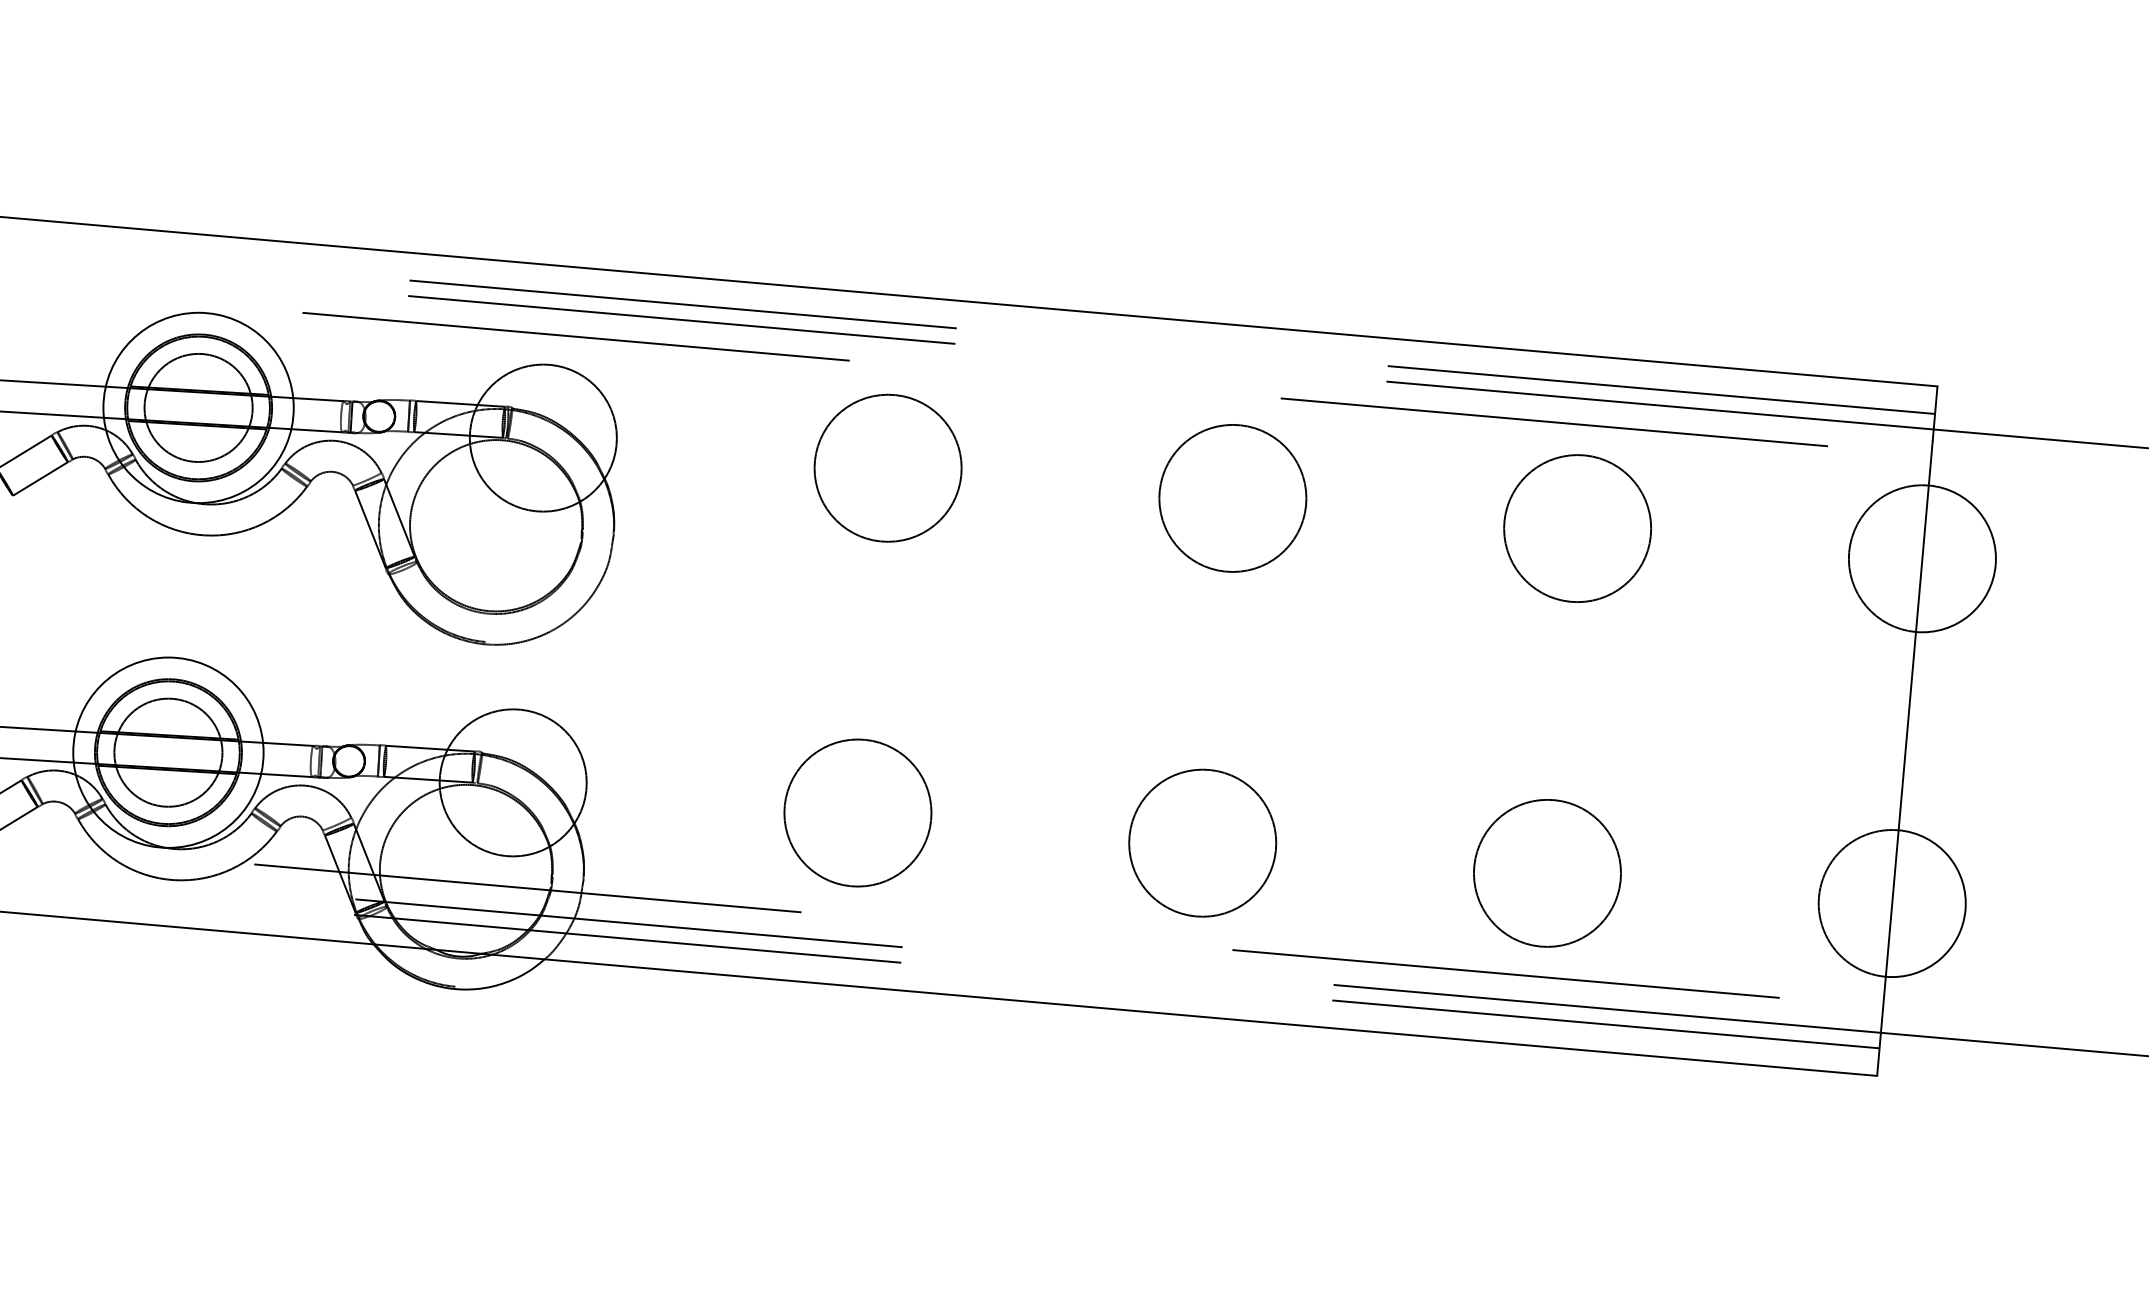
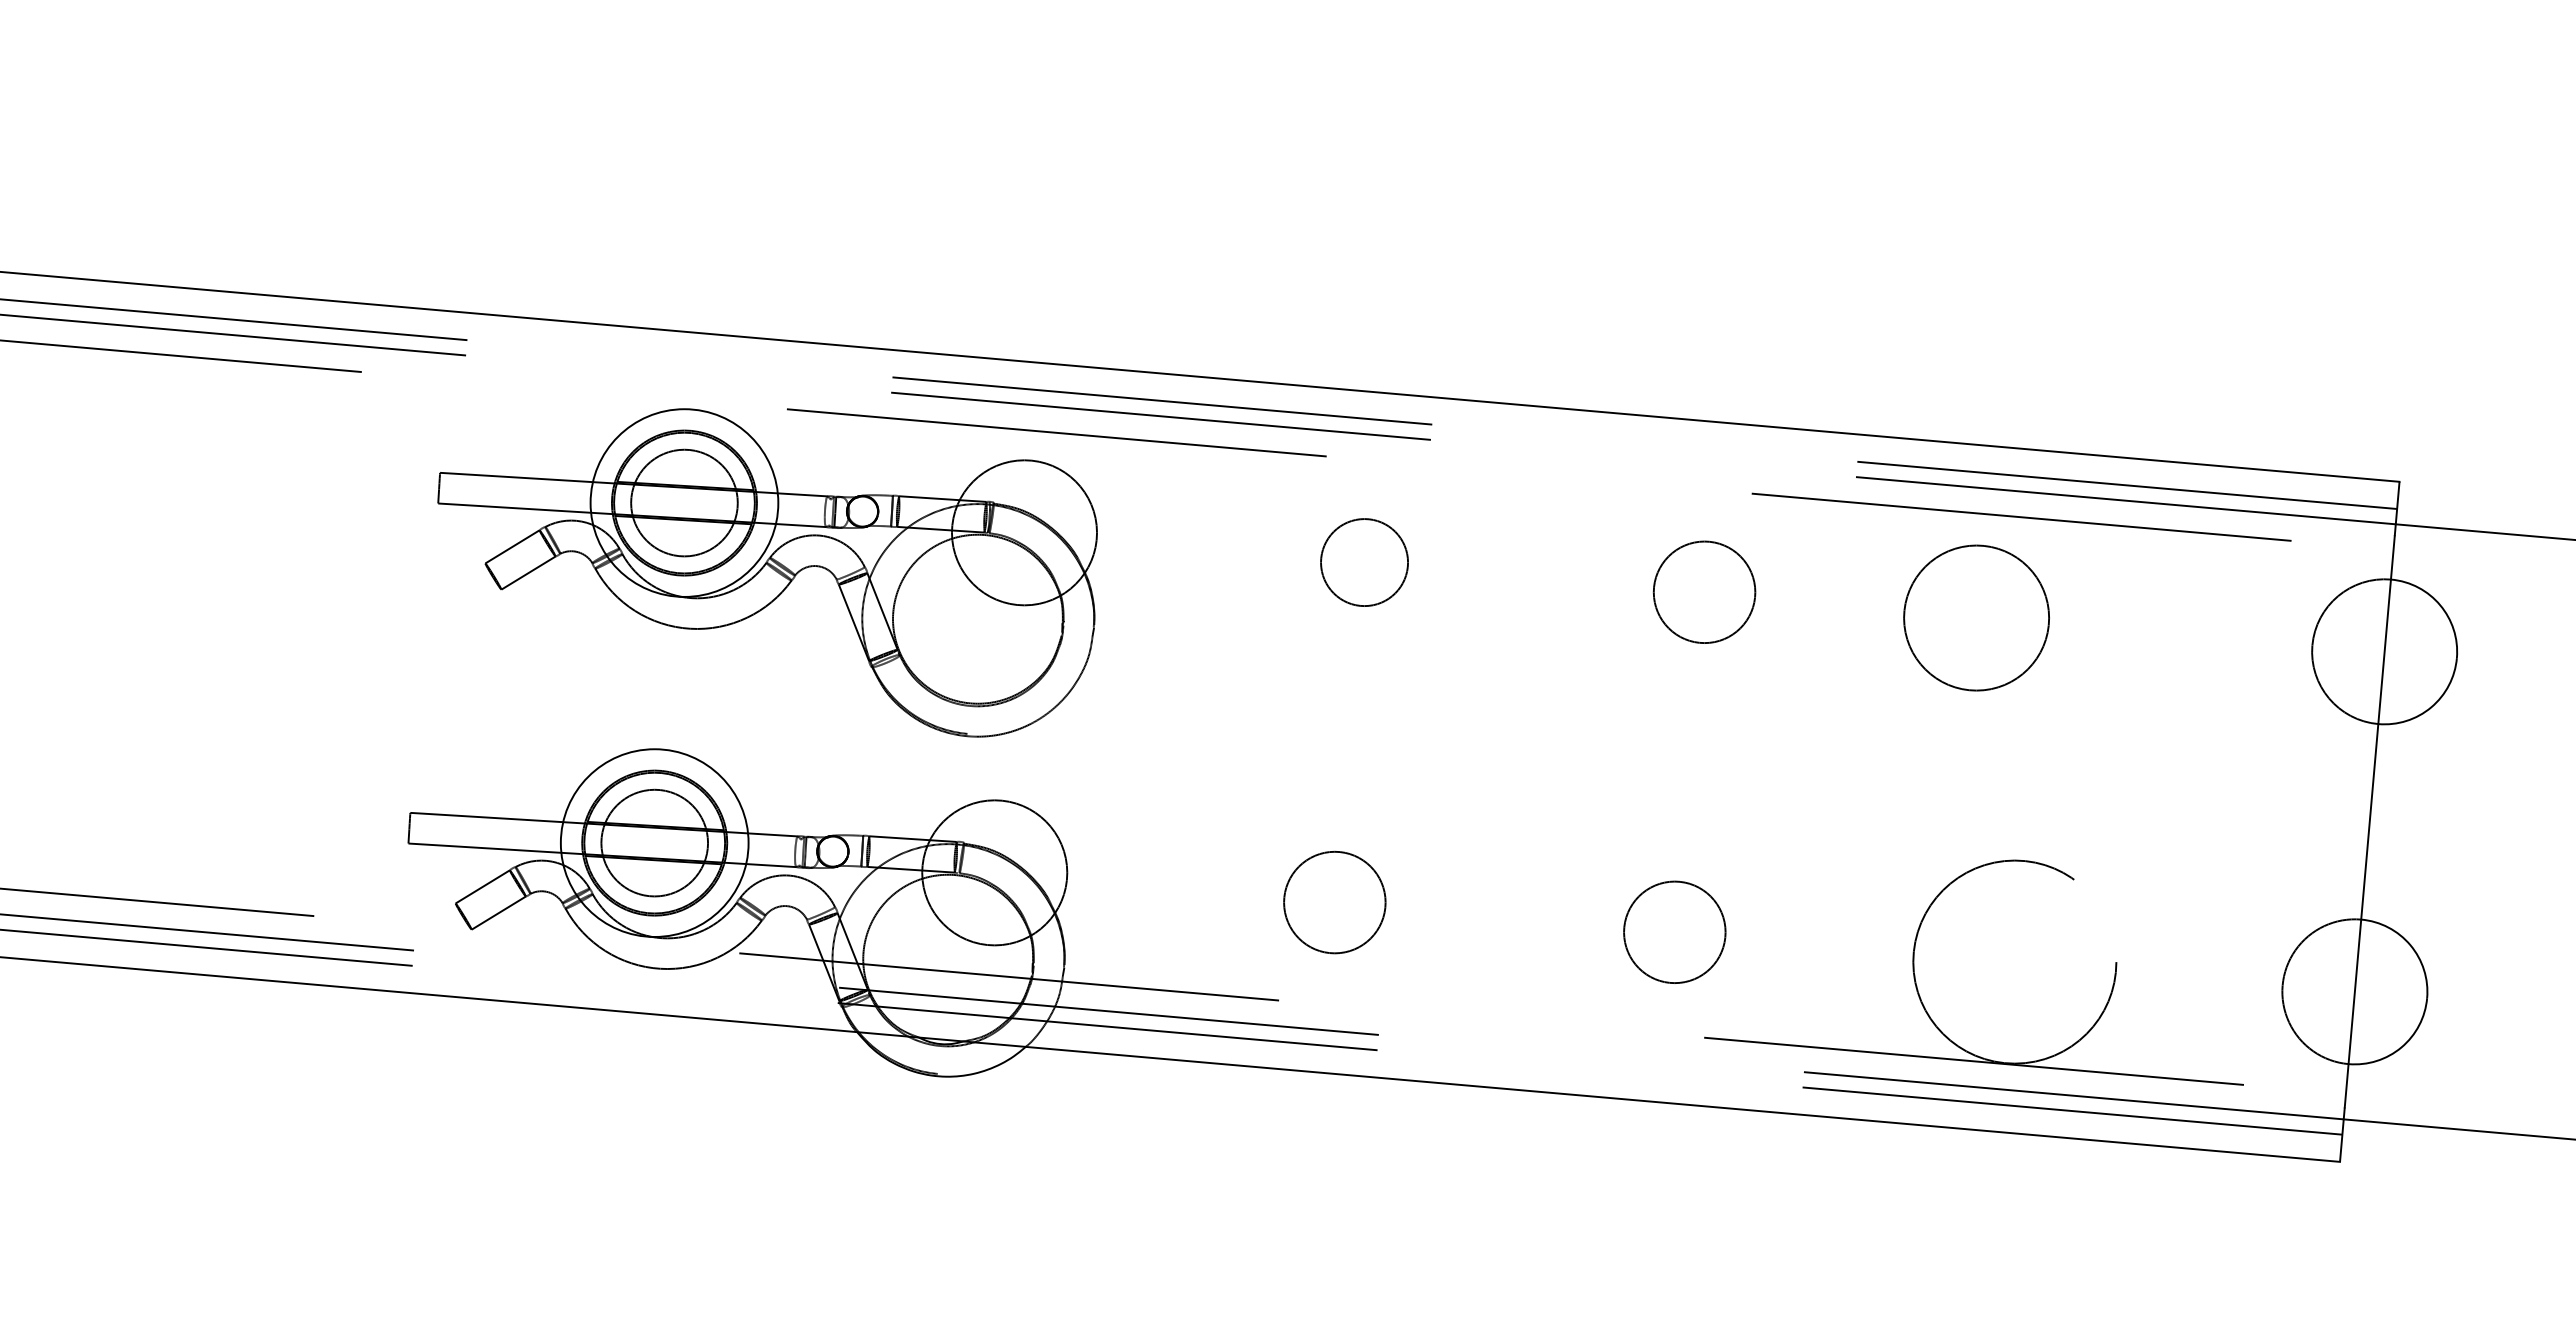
circle: (888, 468) -> (1364, 562), size x0.6
circle: (1232, 497) -> (1704, 591), size x0.7
circle: (1577, 528) -> (1976, 617), moved
circle: (857, 812) -> (1334, 902), size x0.7
circle: (1202, 842) -> (1674, 931), size x0.7
circle: (1547, 872) -> (2014, 961), size x1.4

